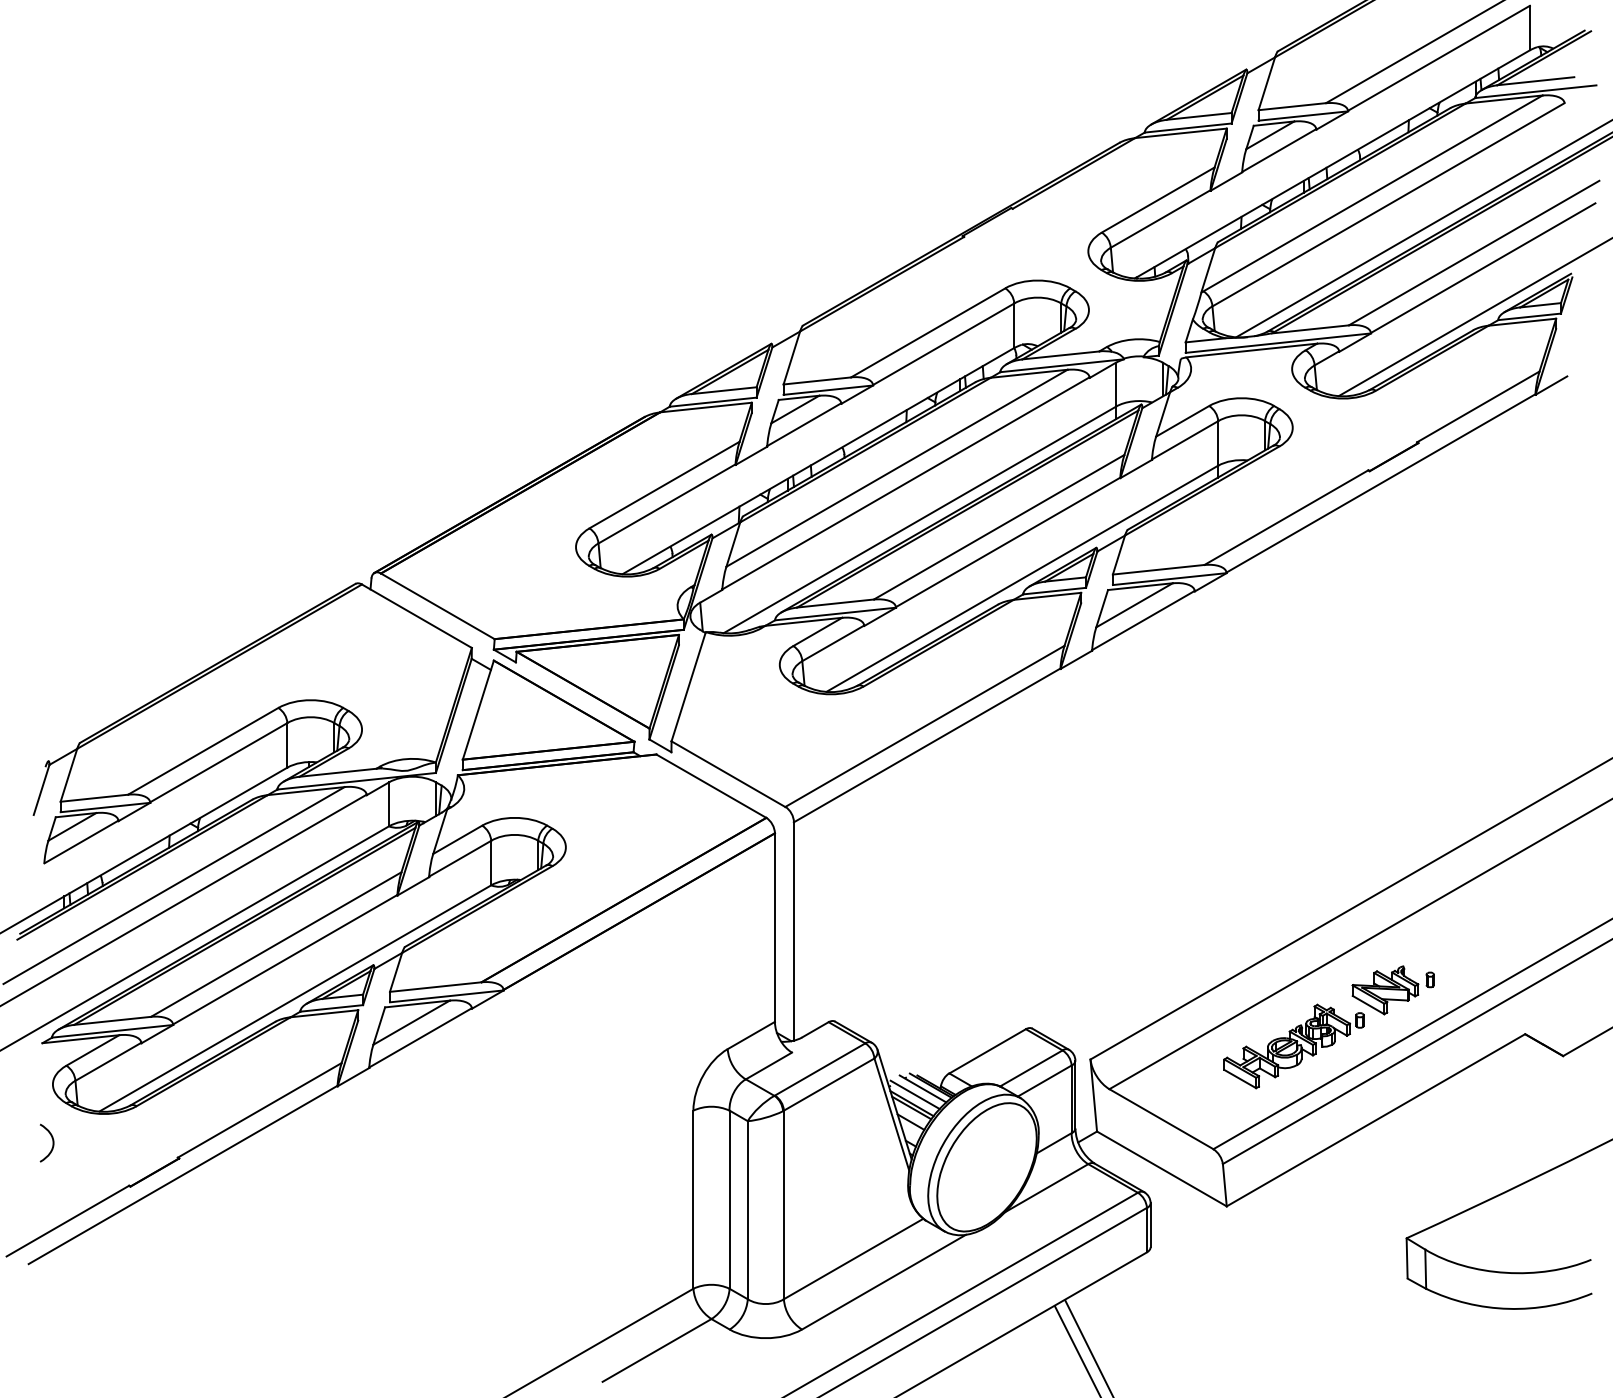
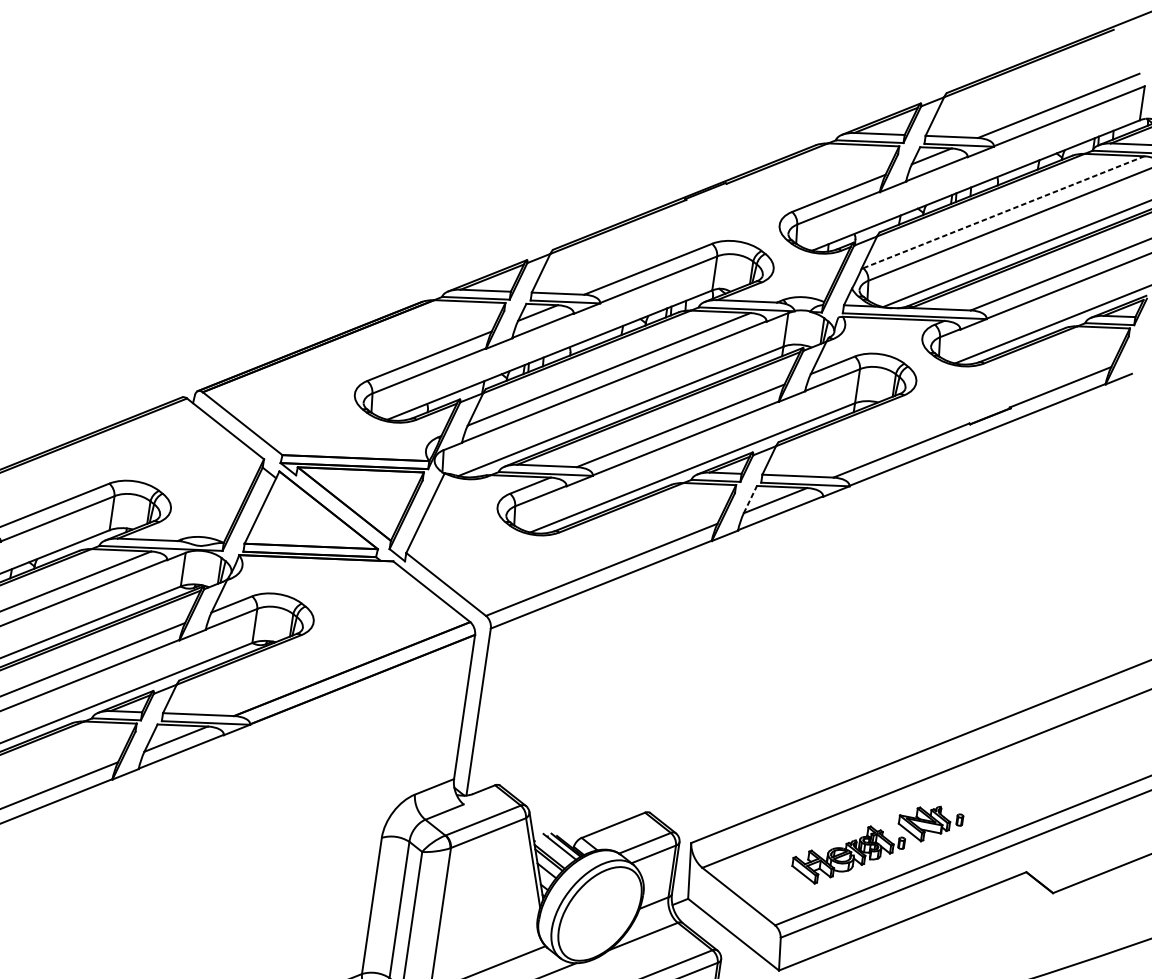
line: (1373, 193) -> (1004, 212), solid -> dashed
line: (1102, 608) -> (750, 499), solid -> dashed
line: (914, 1094) -> (552, 850), removed

